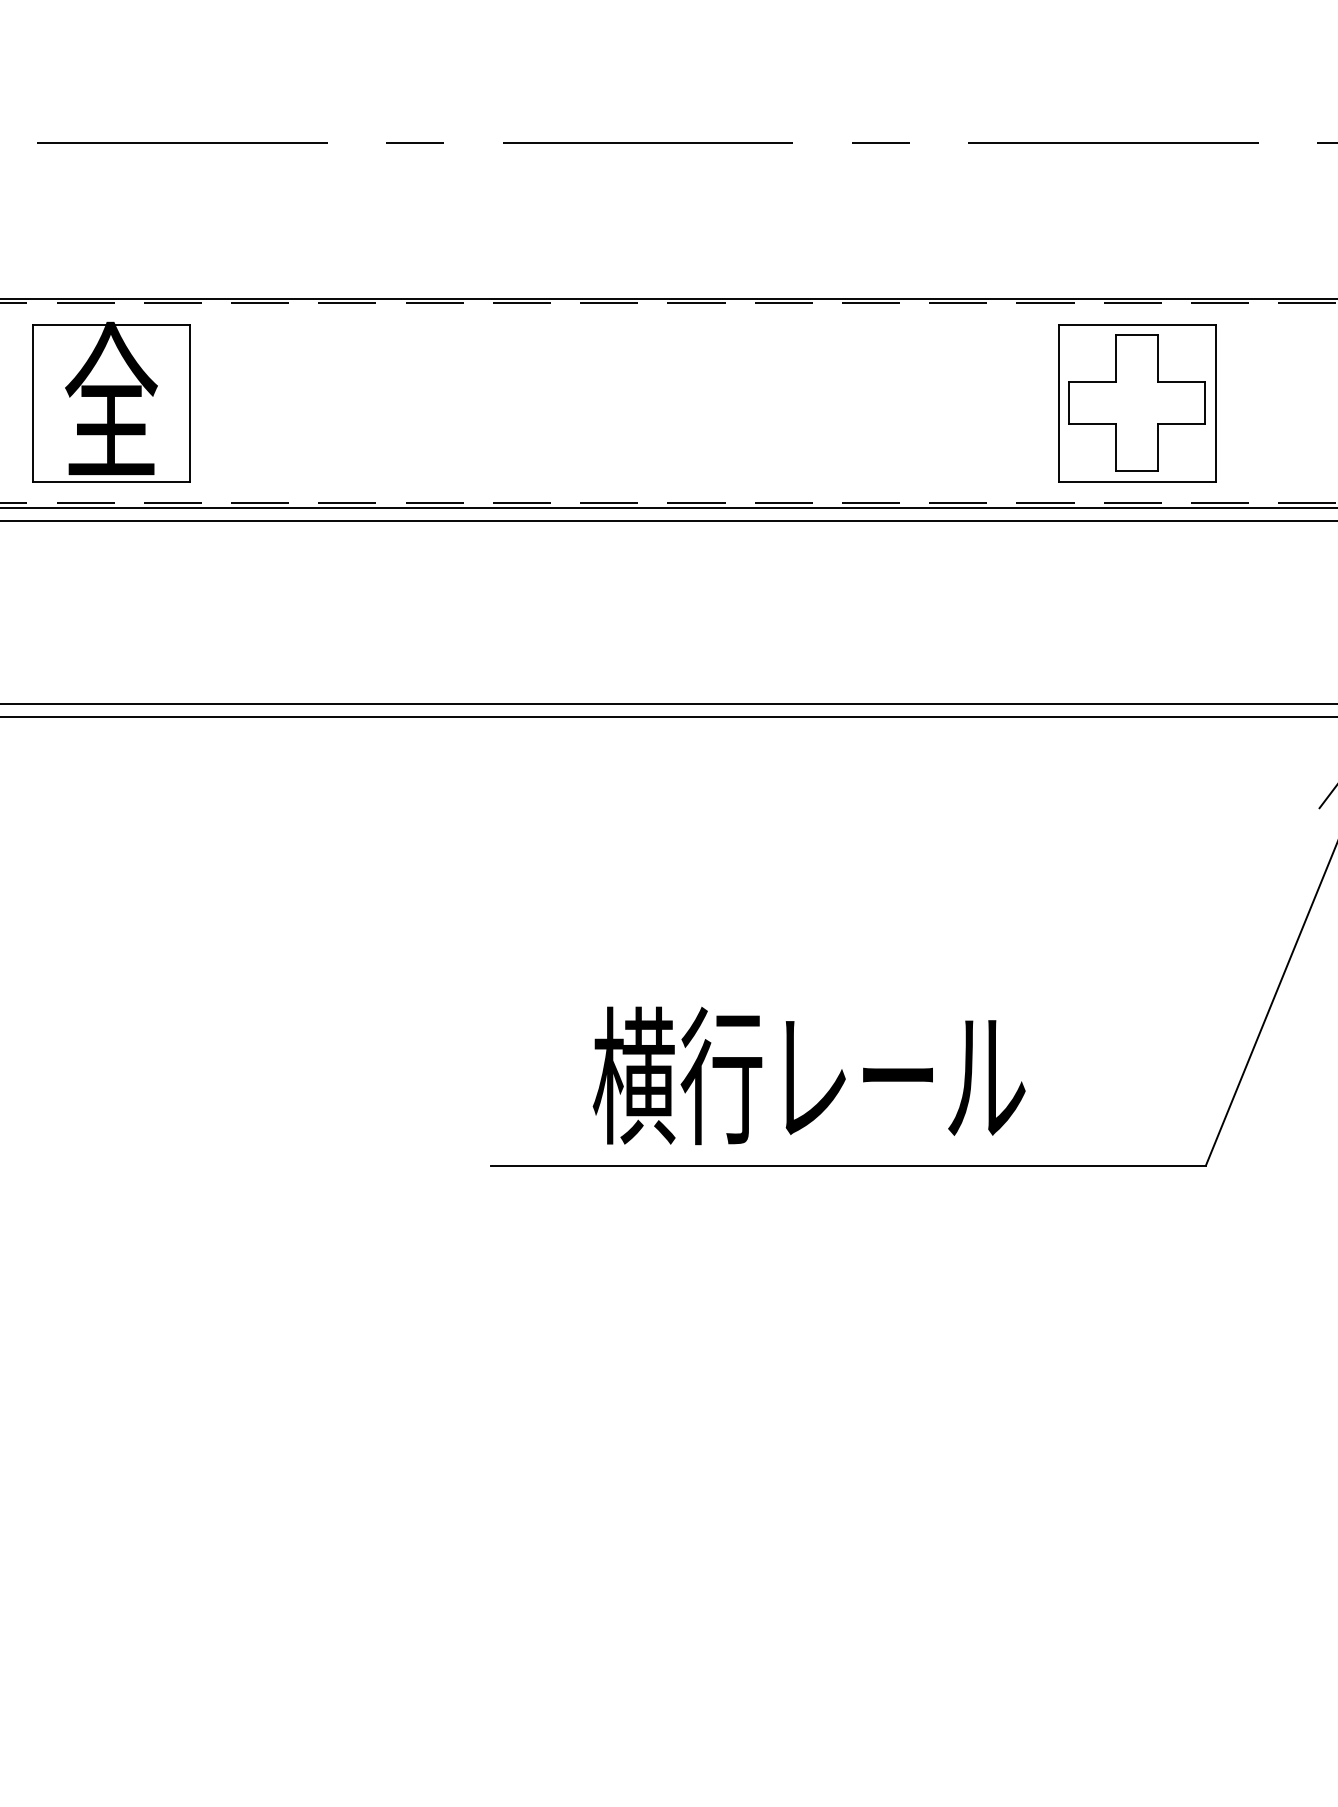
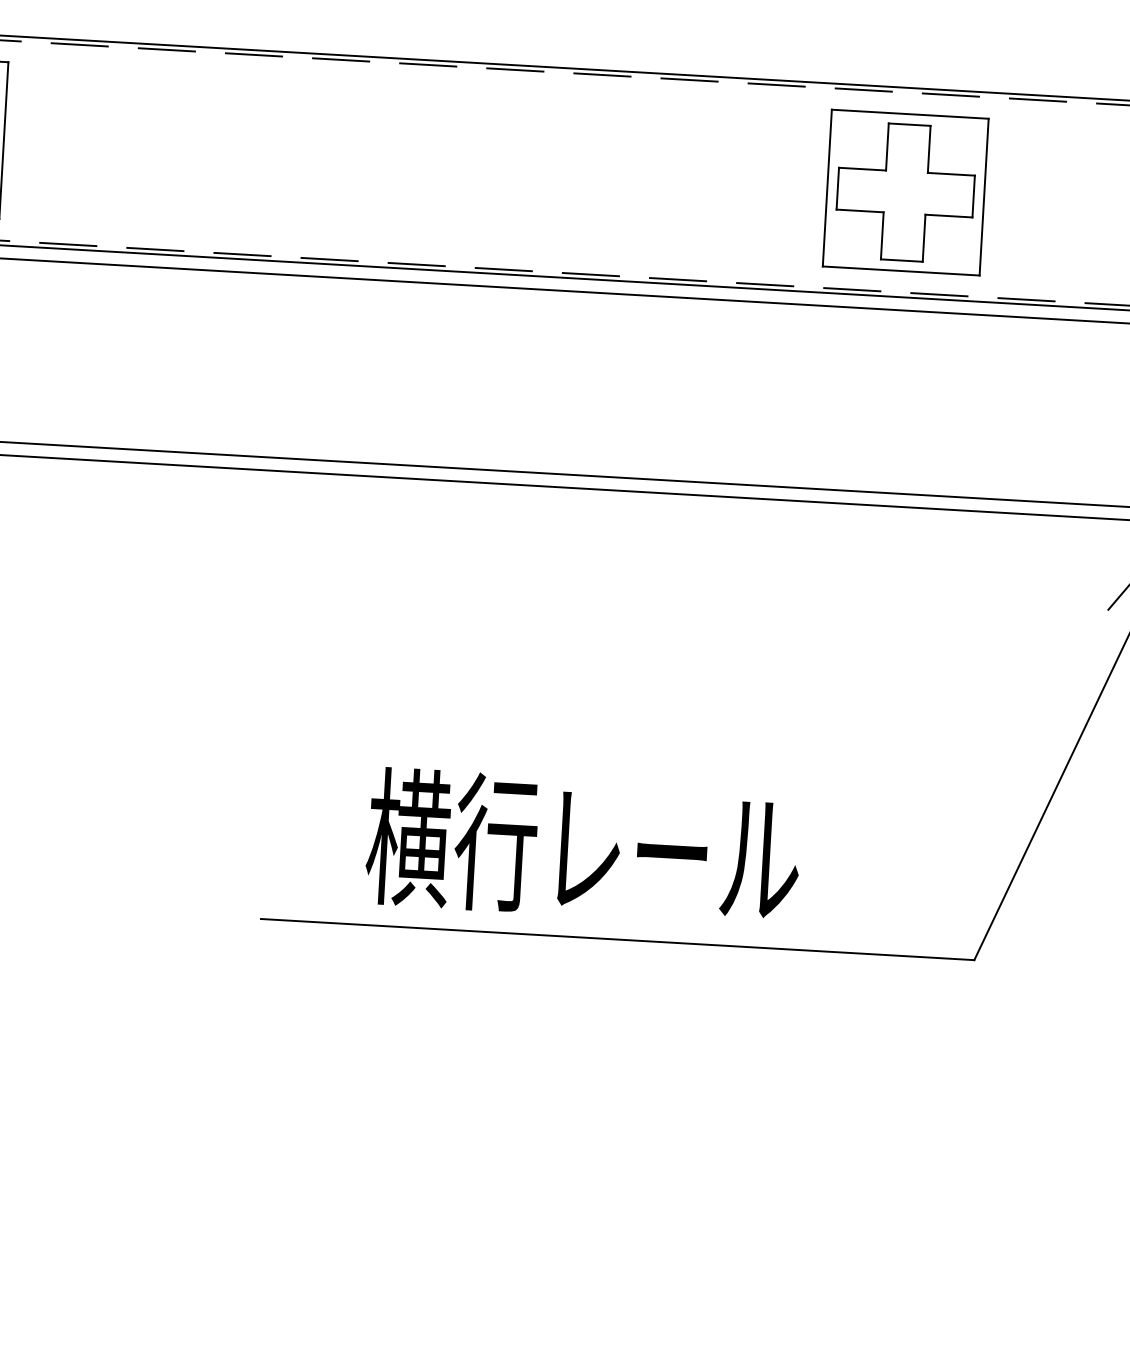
part: (1137, 403) -> (905, 192), moved

